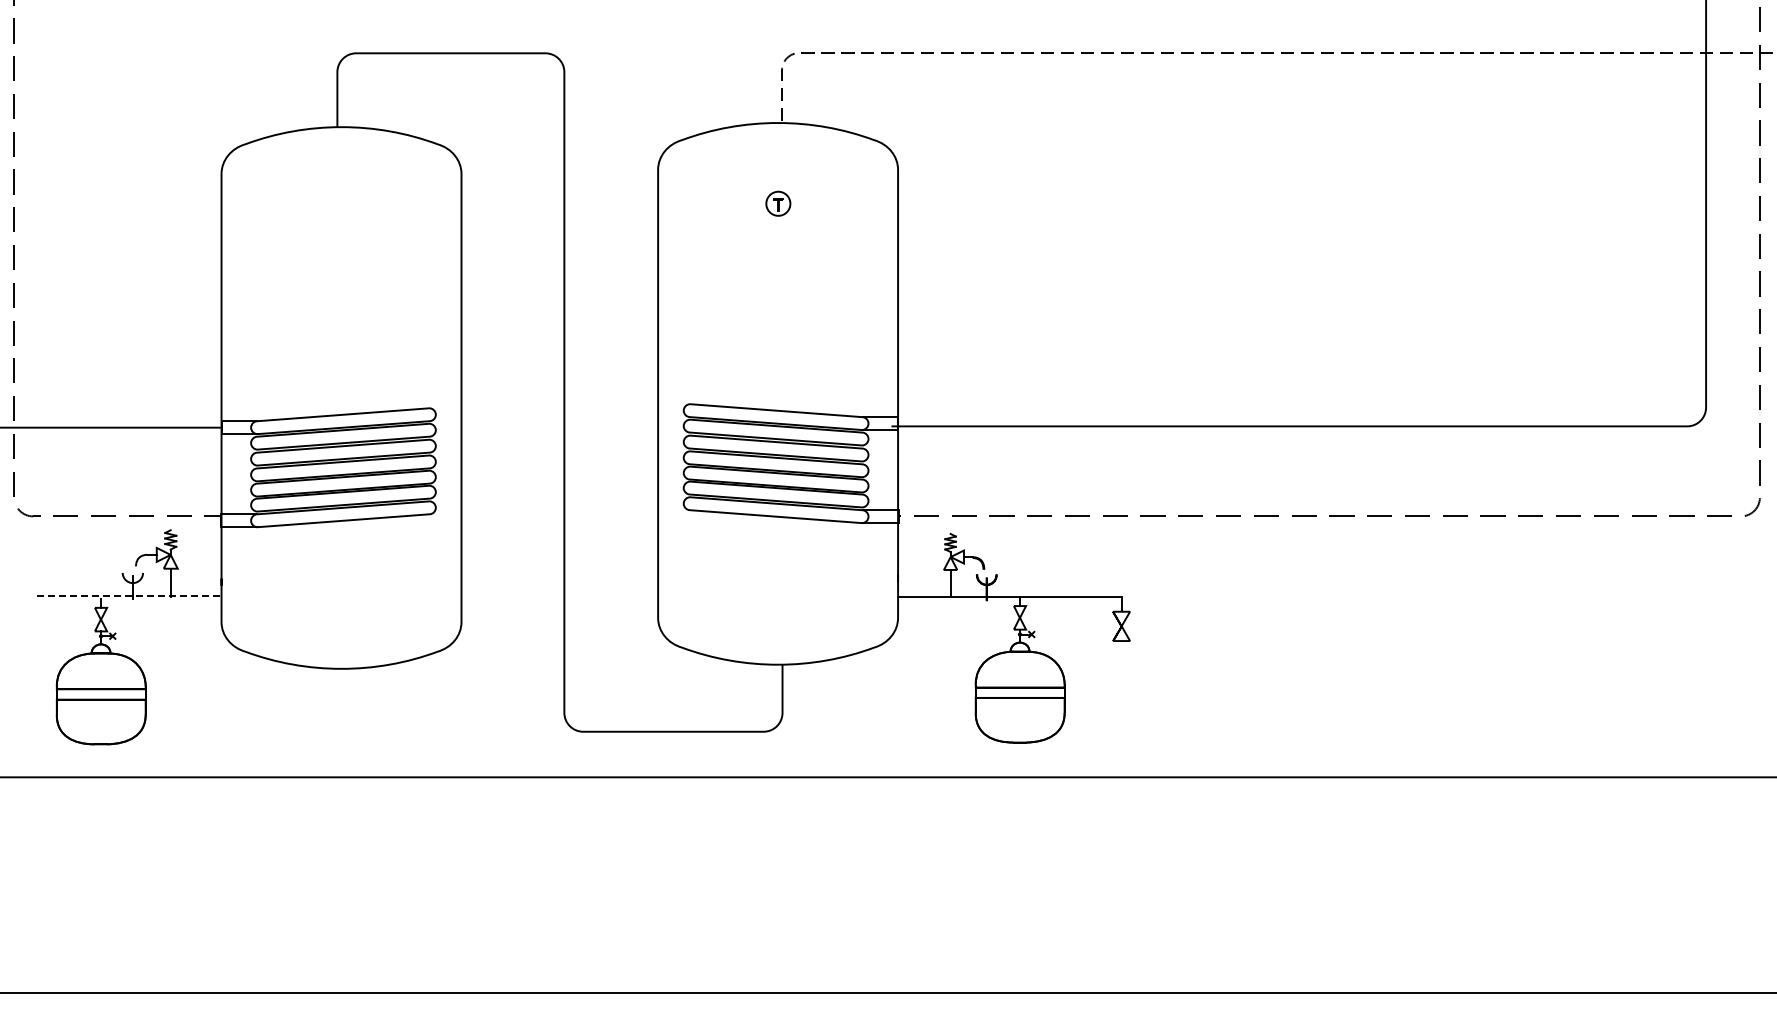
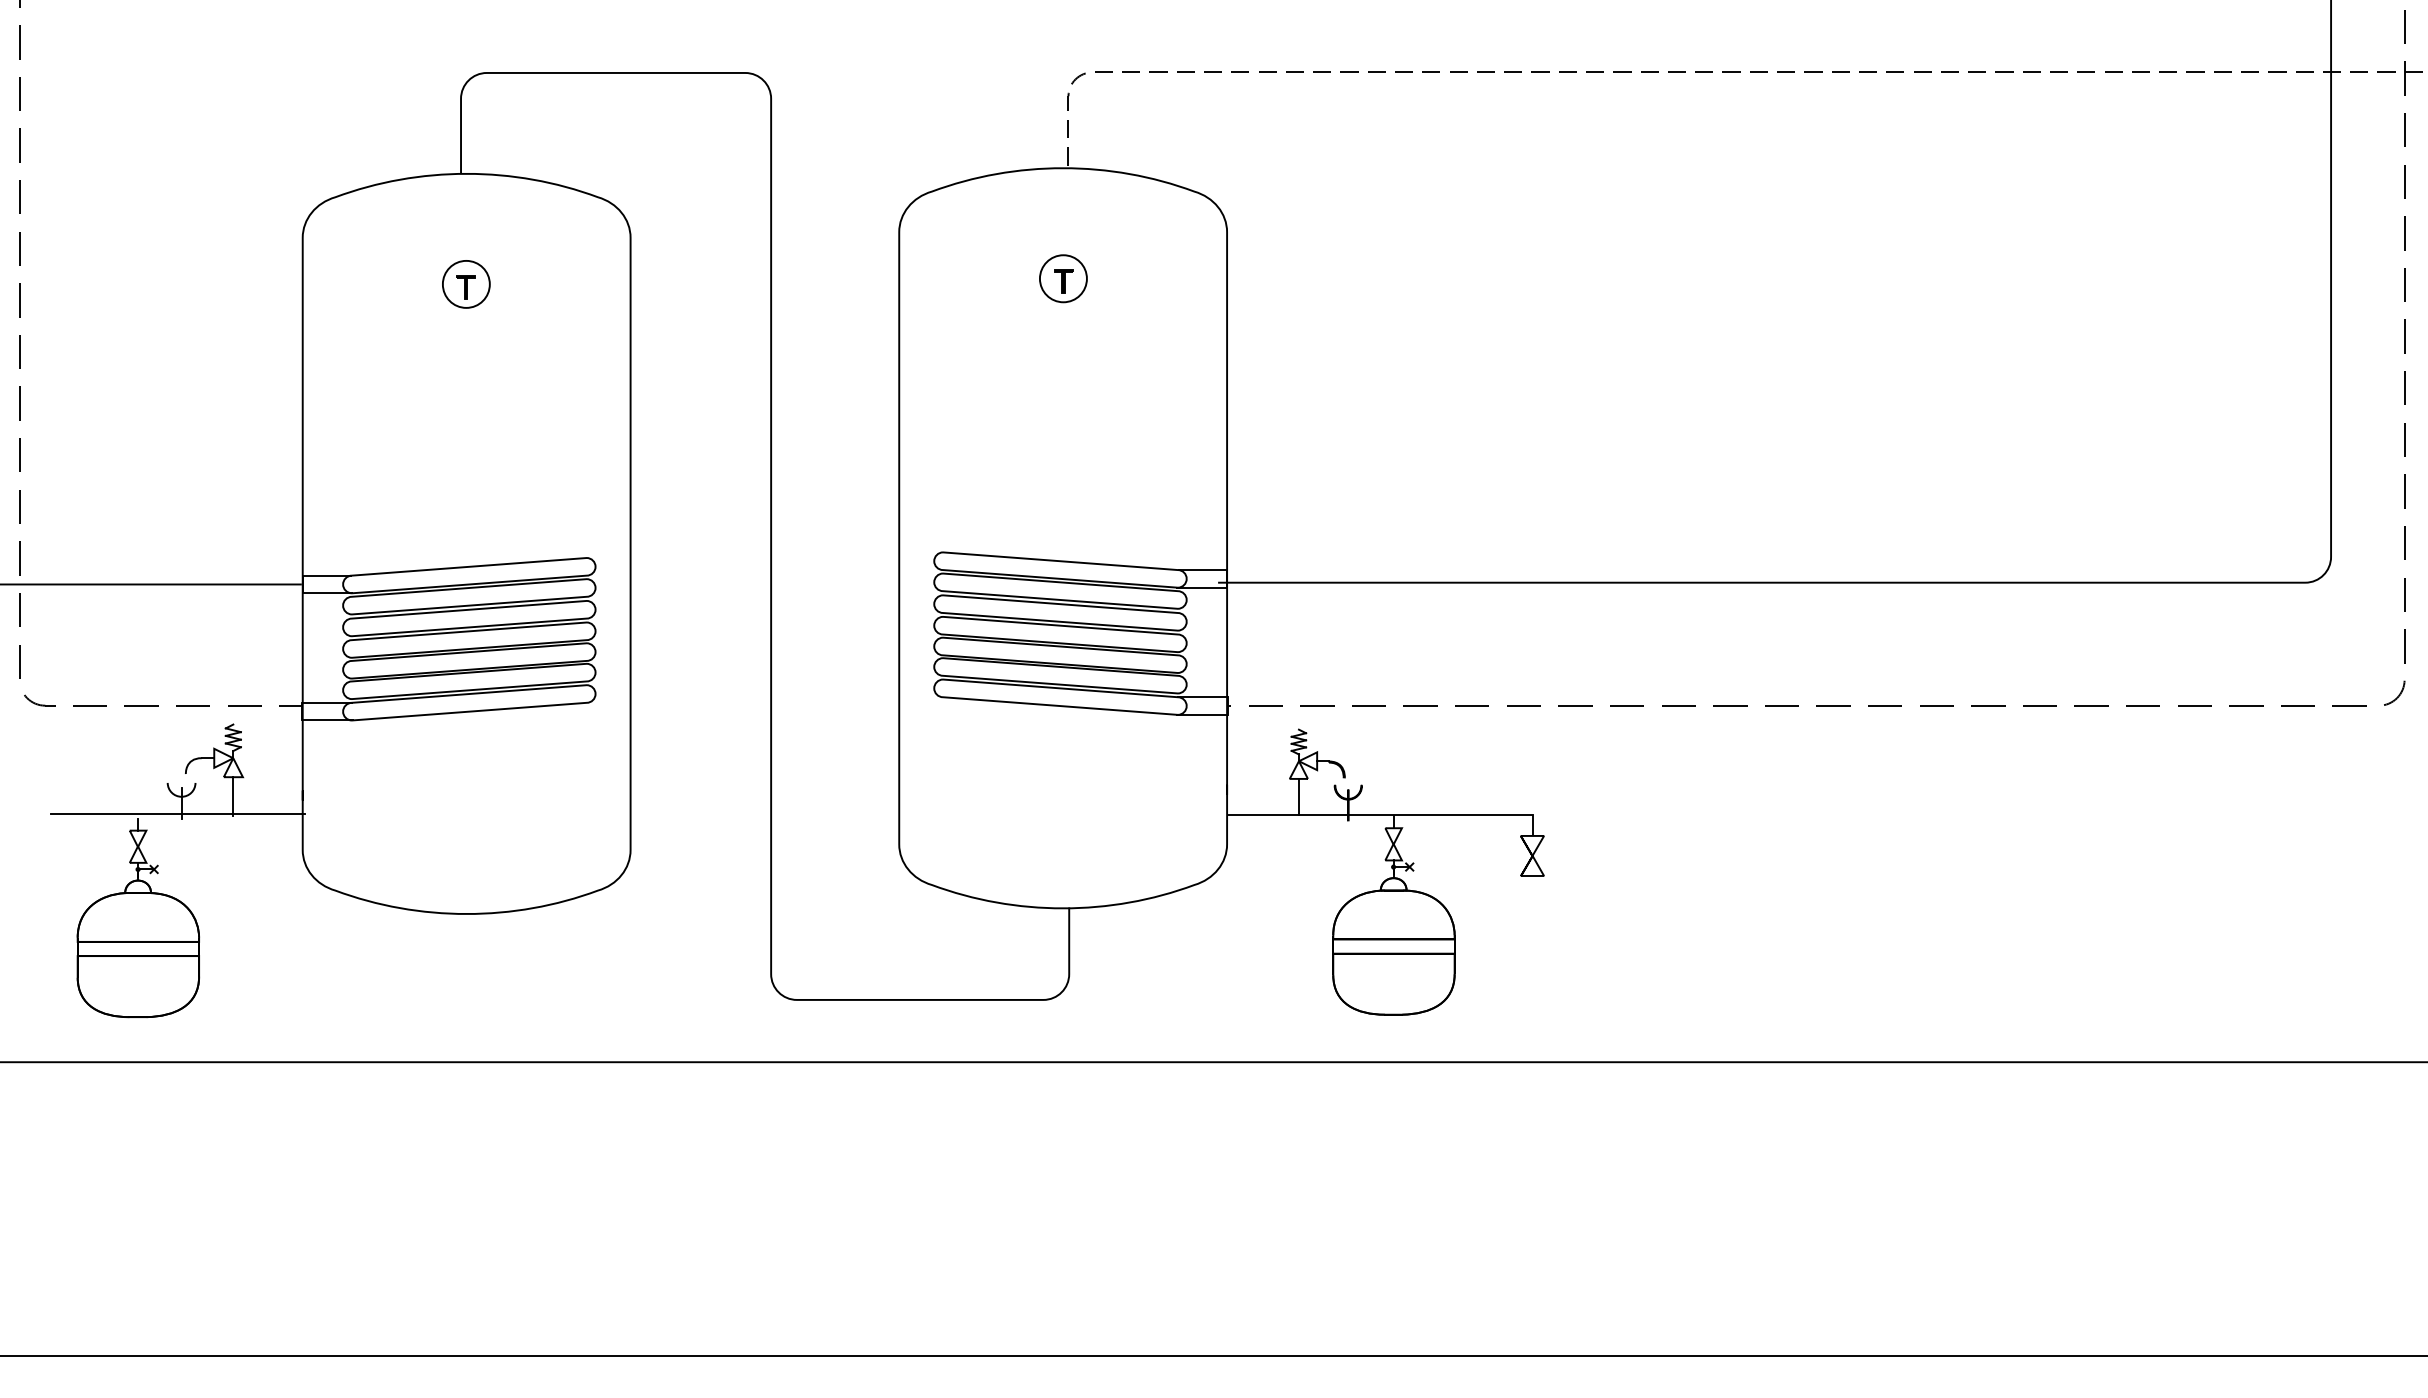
part: (778, 203) -> (1063, 278), size x1.43
part: (341, 208) -> (466, 285), added
line: (130, 595) -> (178, 813), dashed -> solid

